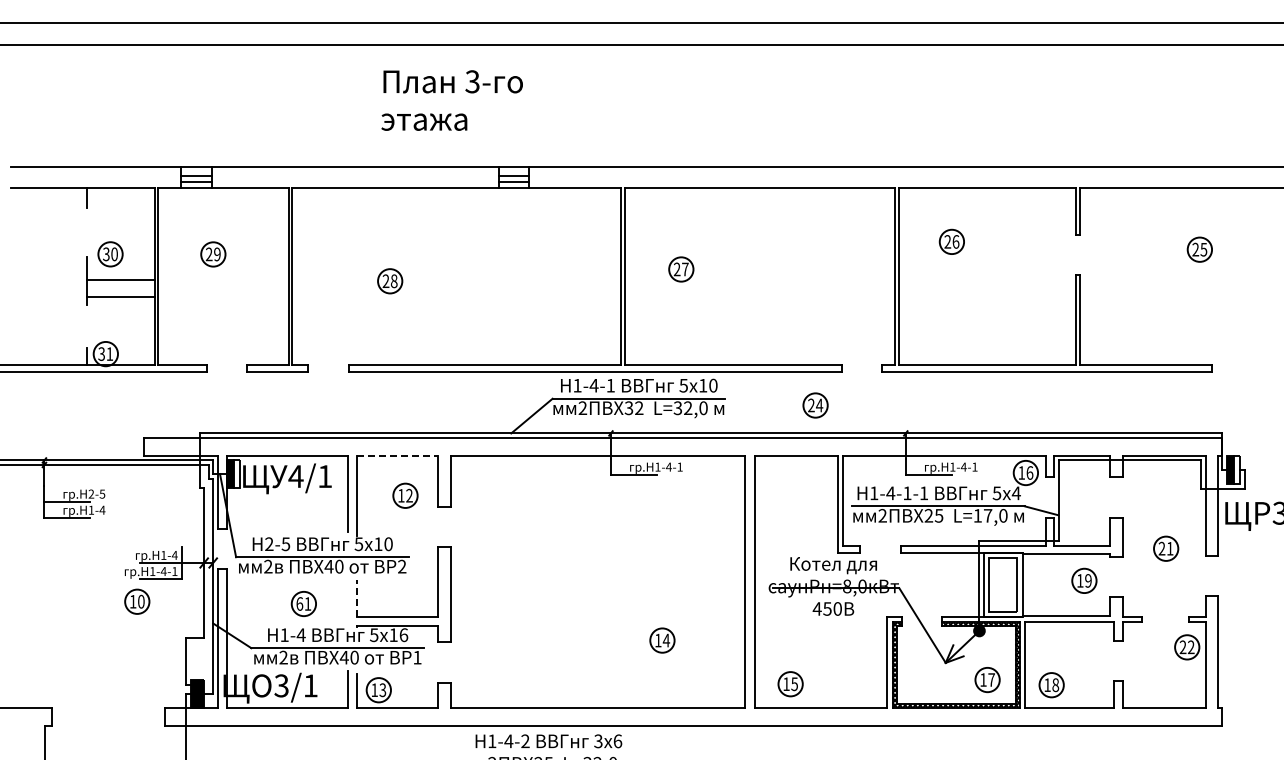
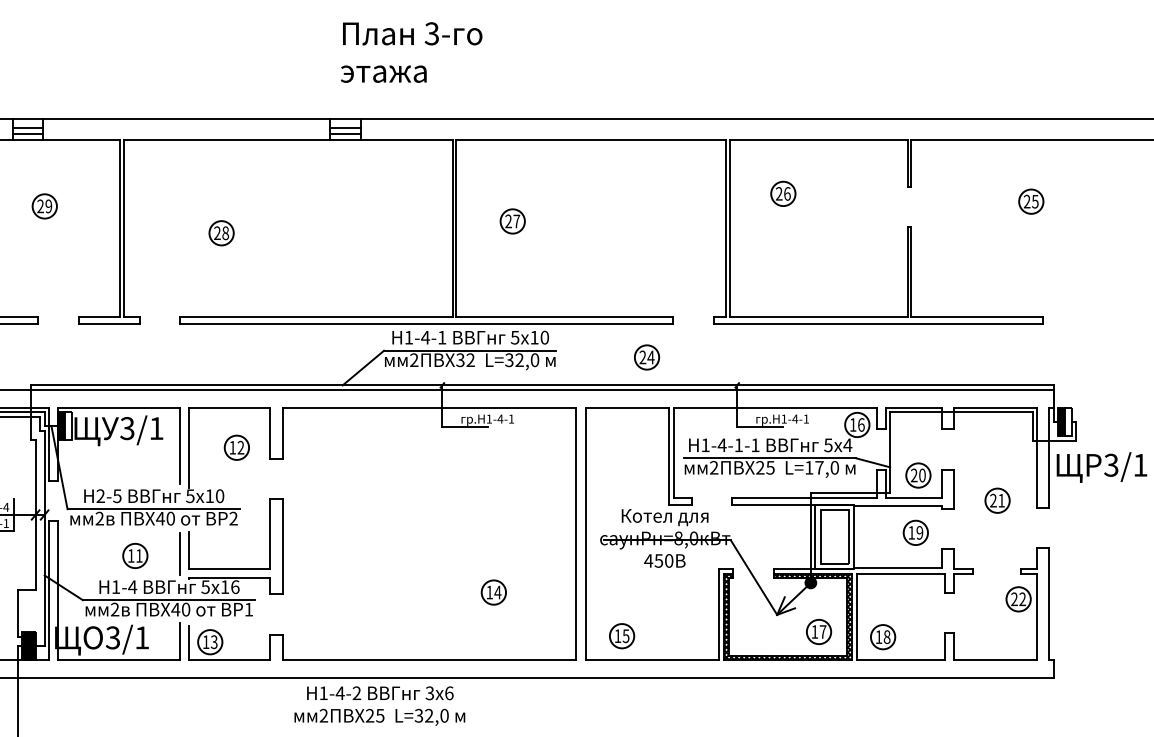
text: (451, 100) -> (410, 52), moved
line: (397, 455) -> (228, 407), dashed -> solid
text: (295, 476) -> (126, 428), 4/1 -> 3/1
part: (1086, 523) -> (917, 475), added
line: (357, 598) -> (188, 550), dashed -> solid
line: (348, 601) -> (179, 553), added
text: (299, 603) -> (130, 555), 61 -> 11

